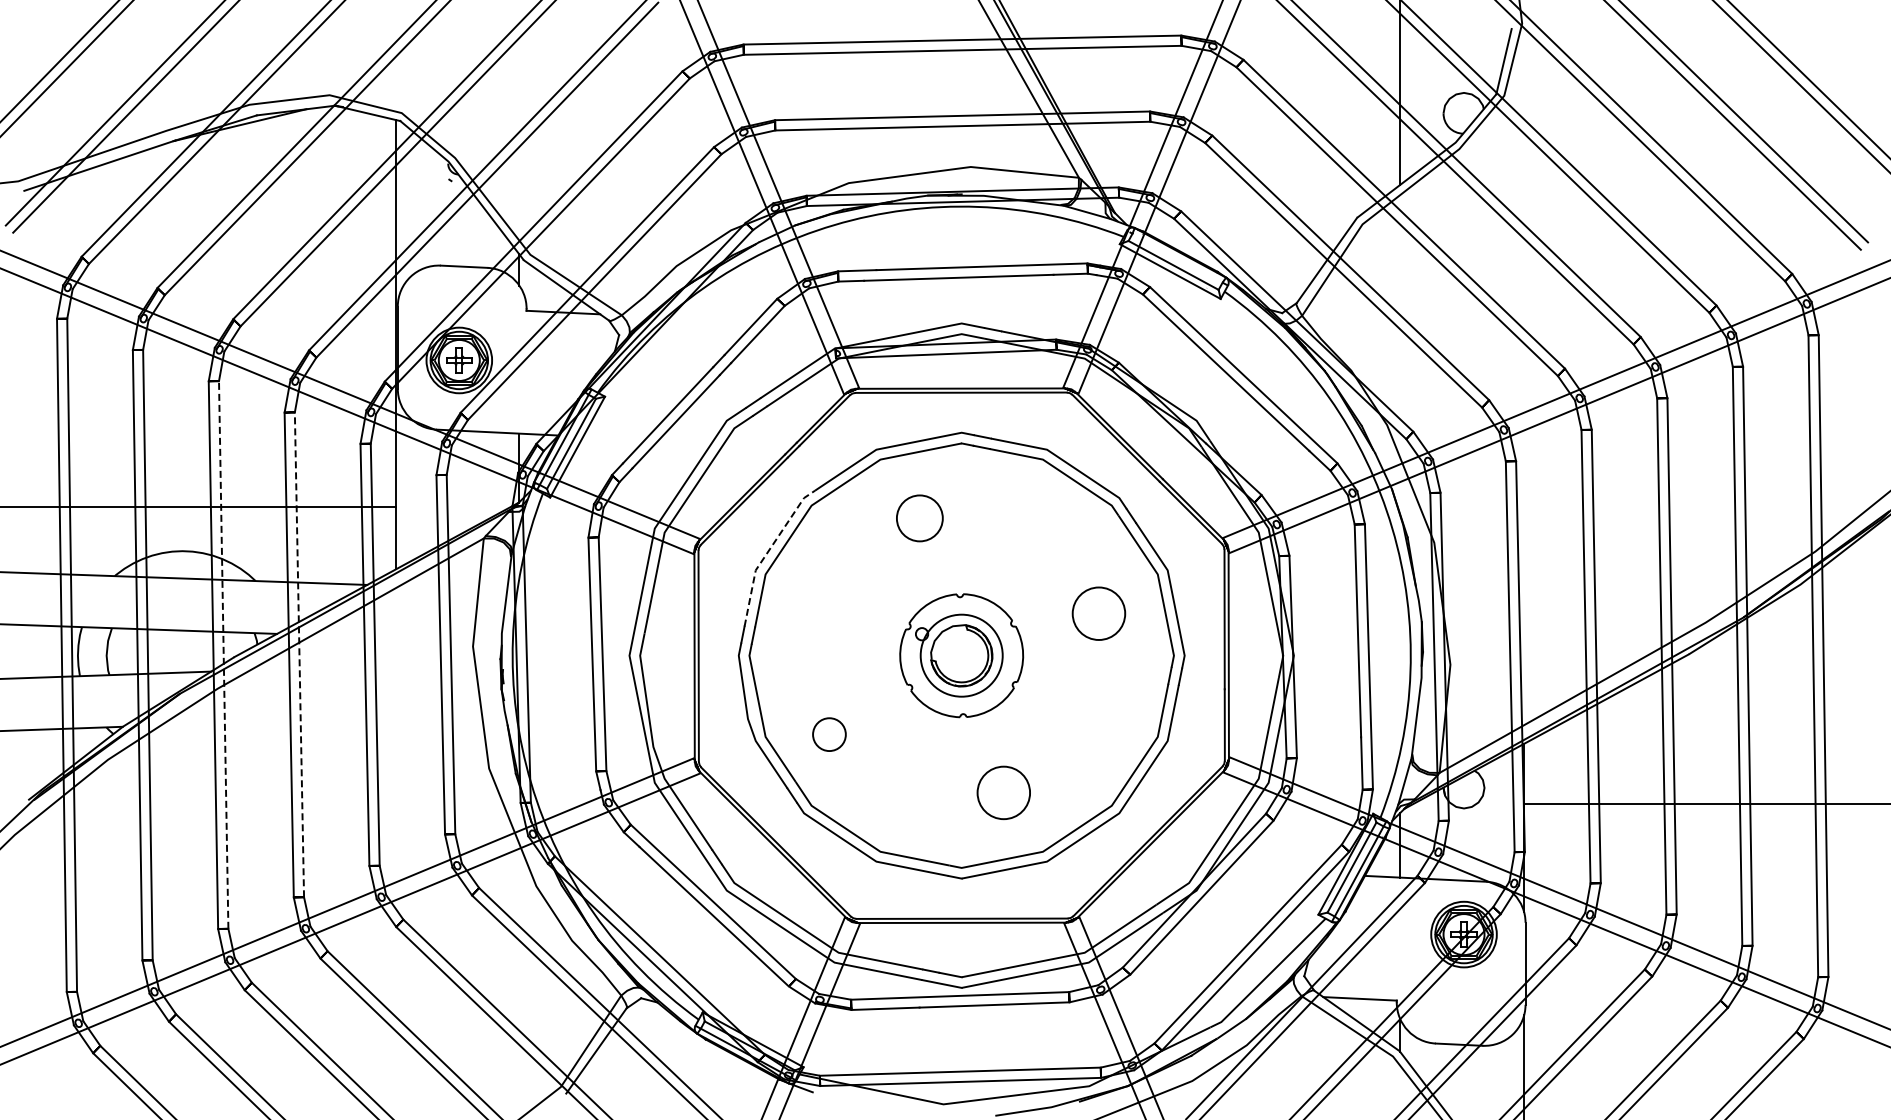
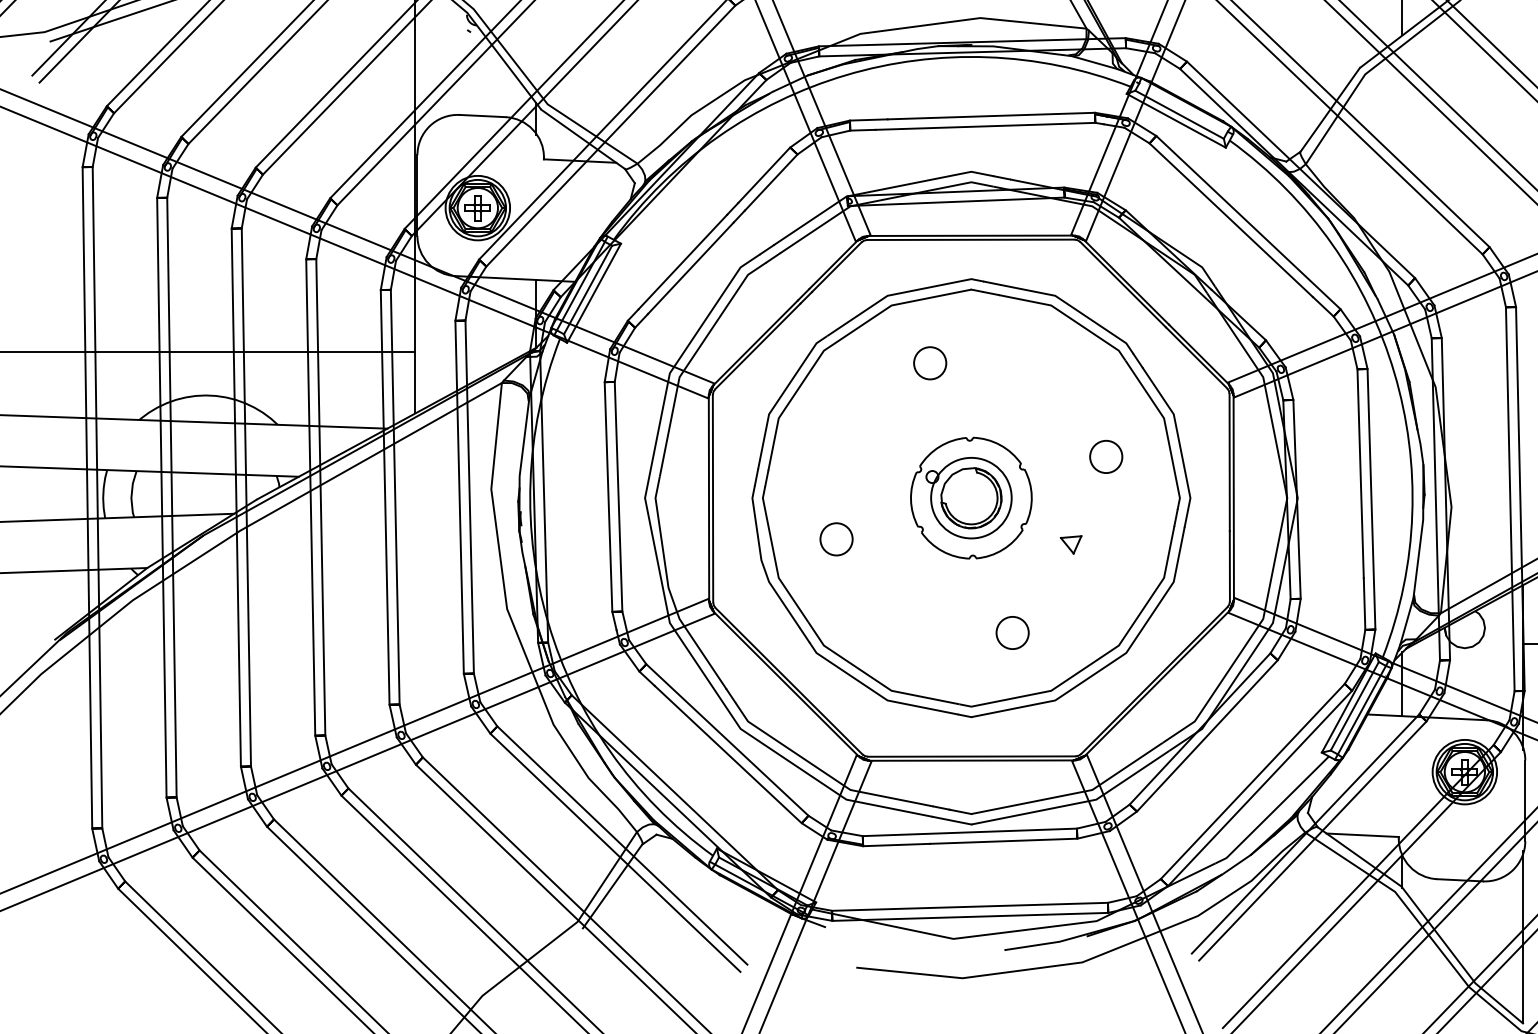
circle: (919, 518) -> (929, 363), size x0.71
line: (767, 552) -> (780, 396), dashed -> solid
circle: (1098, 613) -> (1105, 456), size x0.62
line: (223, 654) -> (246, 496), dashed -> solid
line: (299, 654) -> (320, 496), dashed -> solid
part: (1062, 703) -> (1070, 545), added
circle: (829, 734) -> (836, 539), moved
circle: (1003, 792) -> (1012, 632), size x0.62

